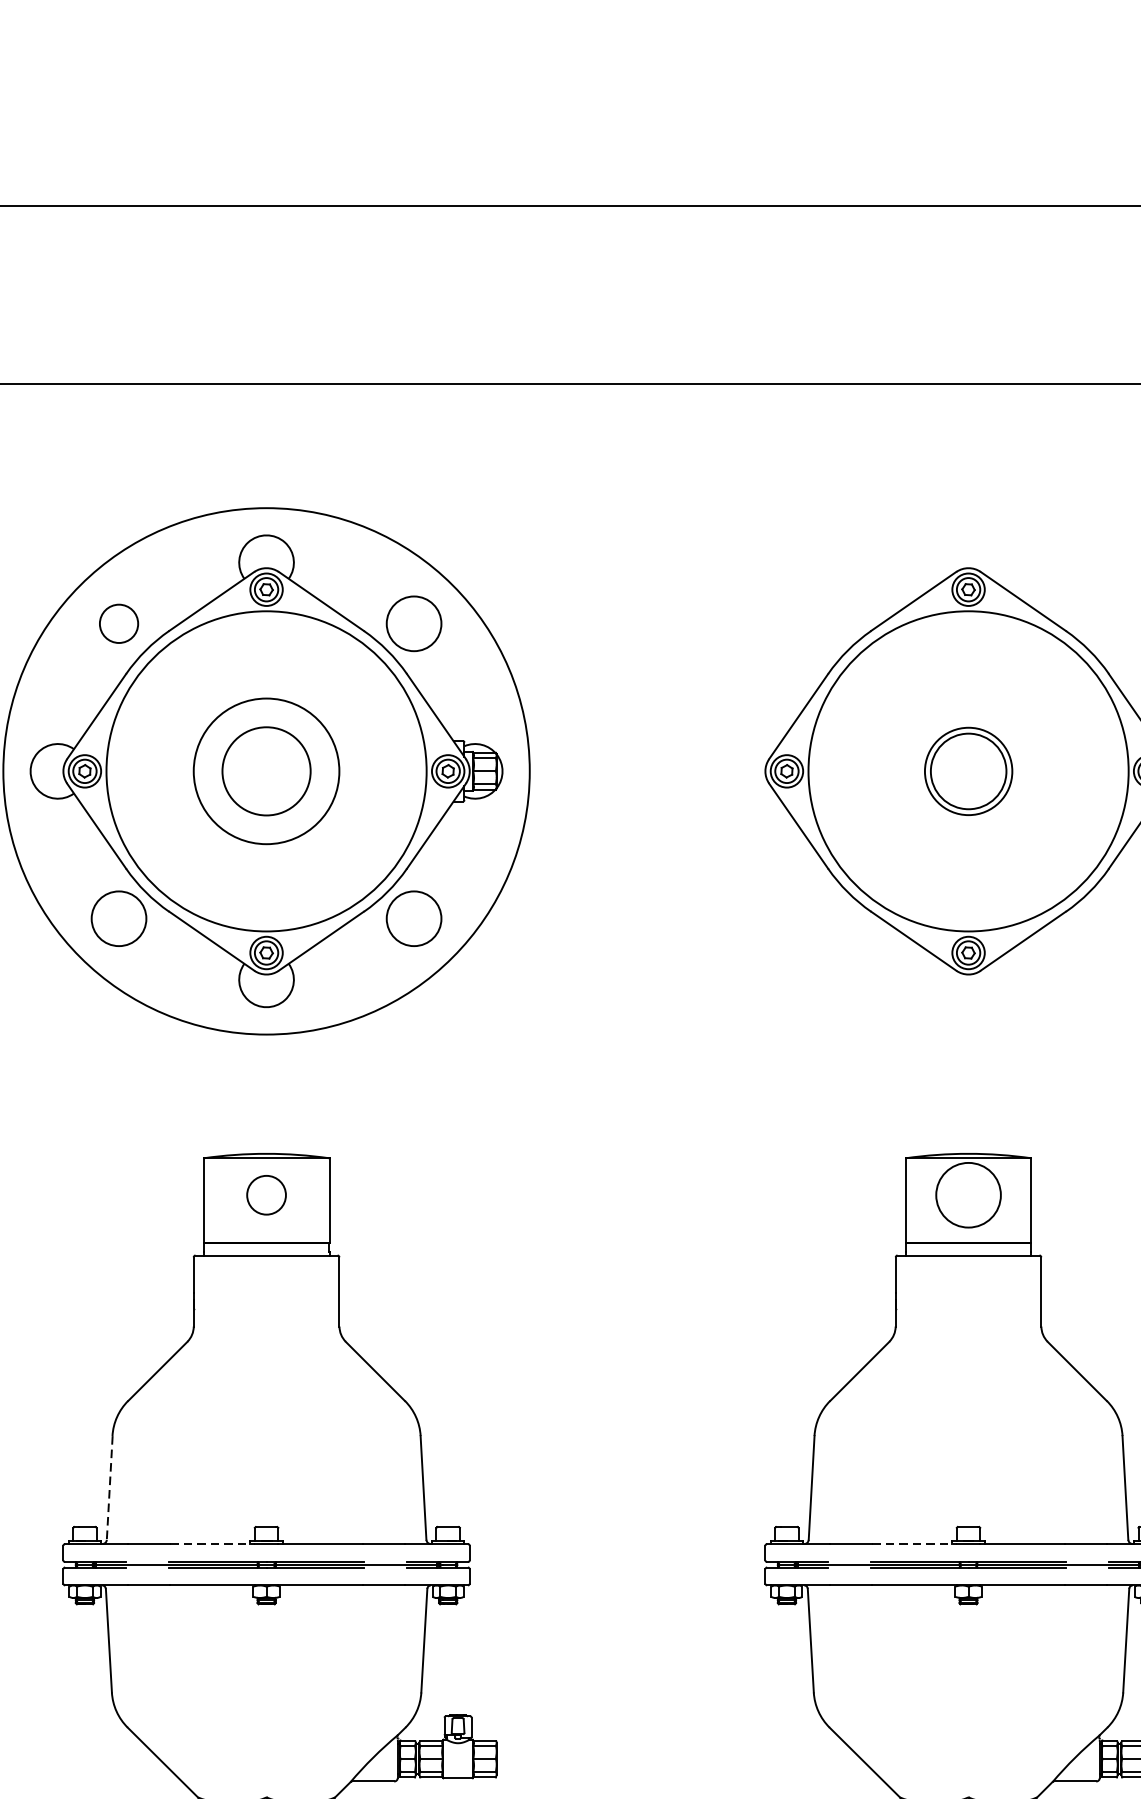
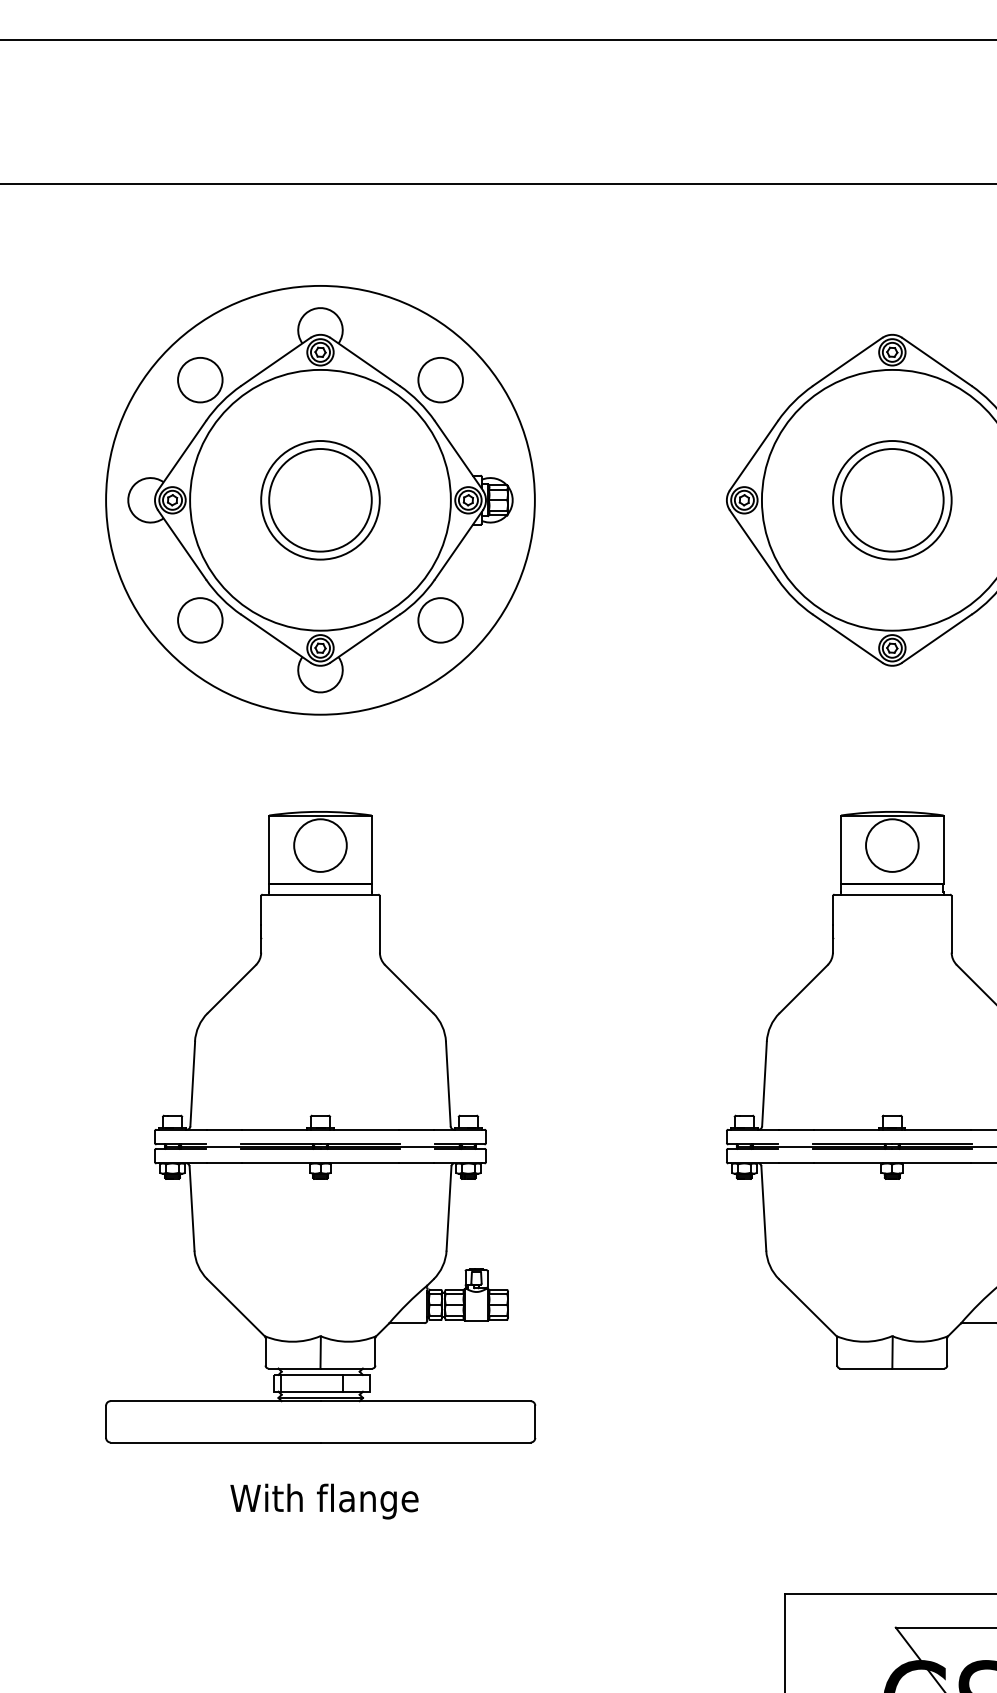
circle: (119, 623) -> (200, 379), size x1.43
circle: (266, 771) -> (320, 500), size x1.43
part: (968, 771) -> (892, 500), size x1.67
circle: (266, 1195) -> (320, 845), size x1.67
line: (109, 1488) -> (192, 1084), dashed -> solid
line: (212, 1543) -> (276, 1129), dashed -> solid
line: (914, 1543) -> (848, 1129), dashed -> solid

